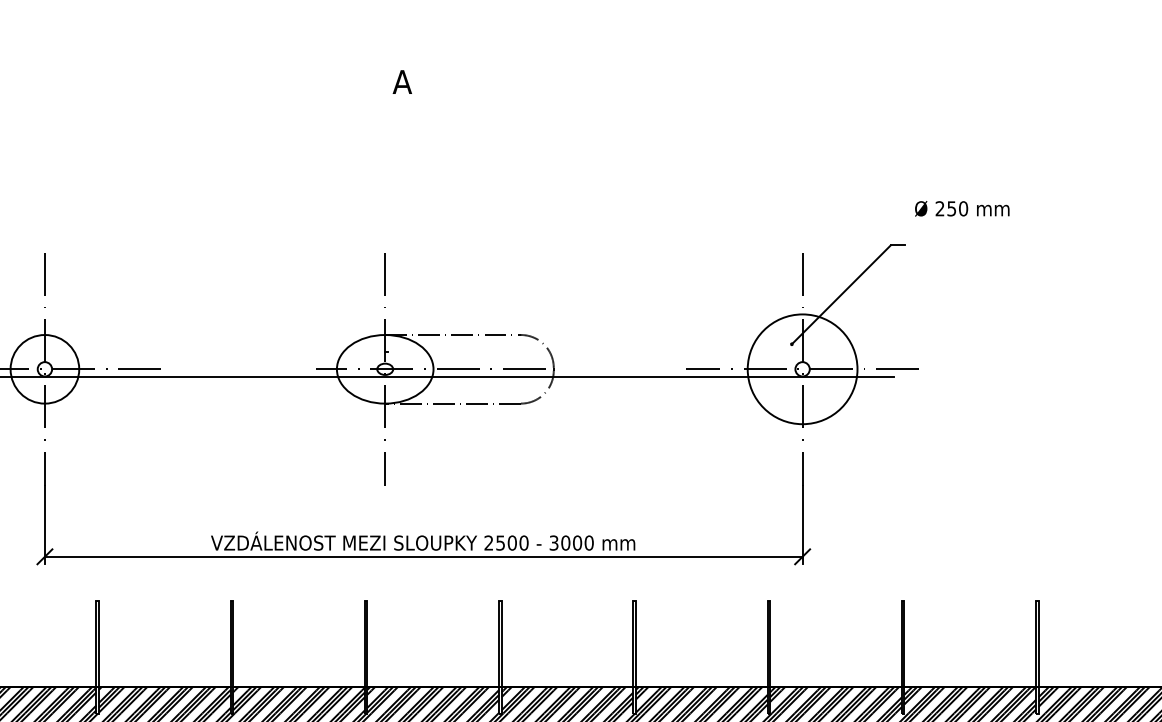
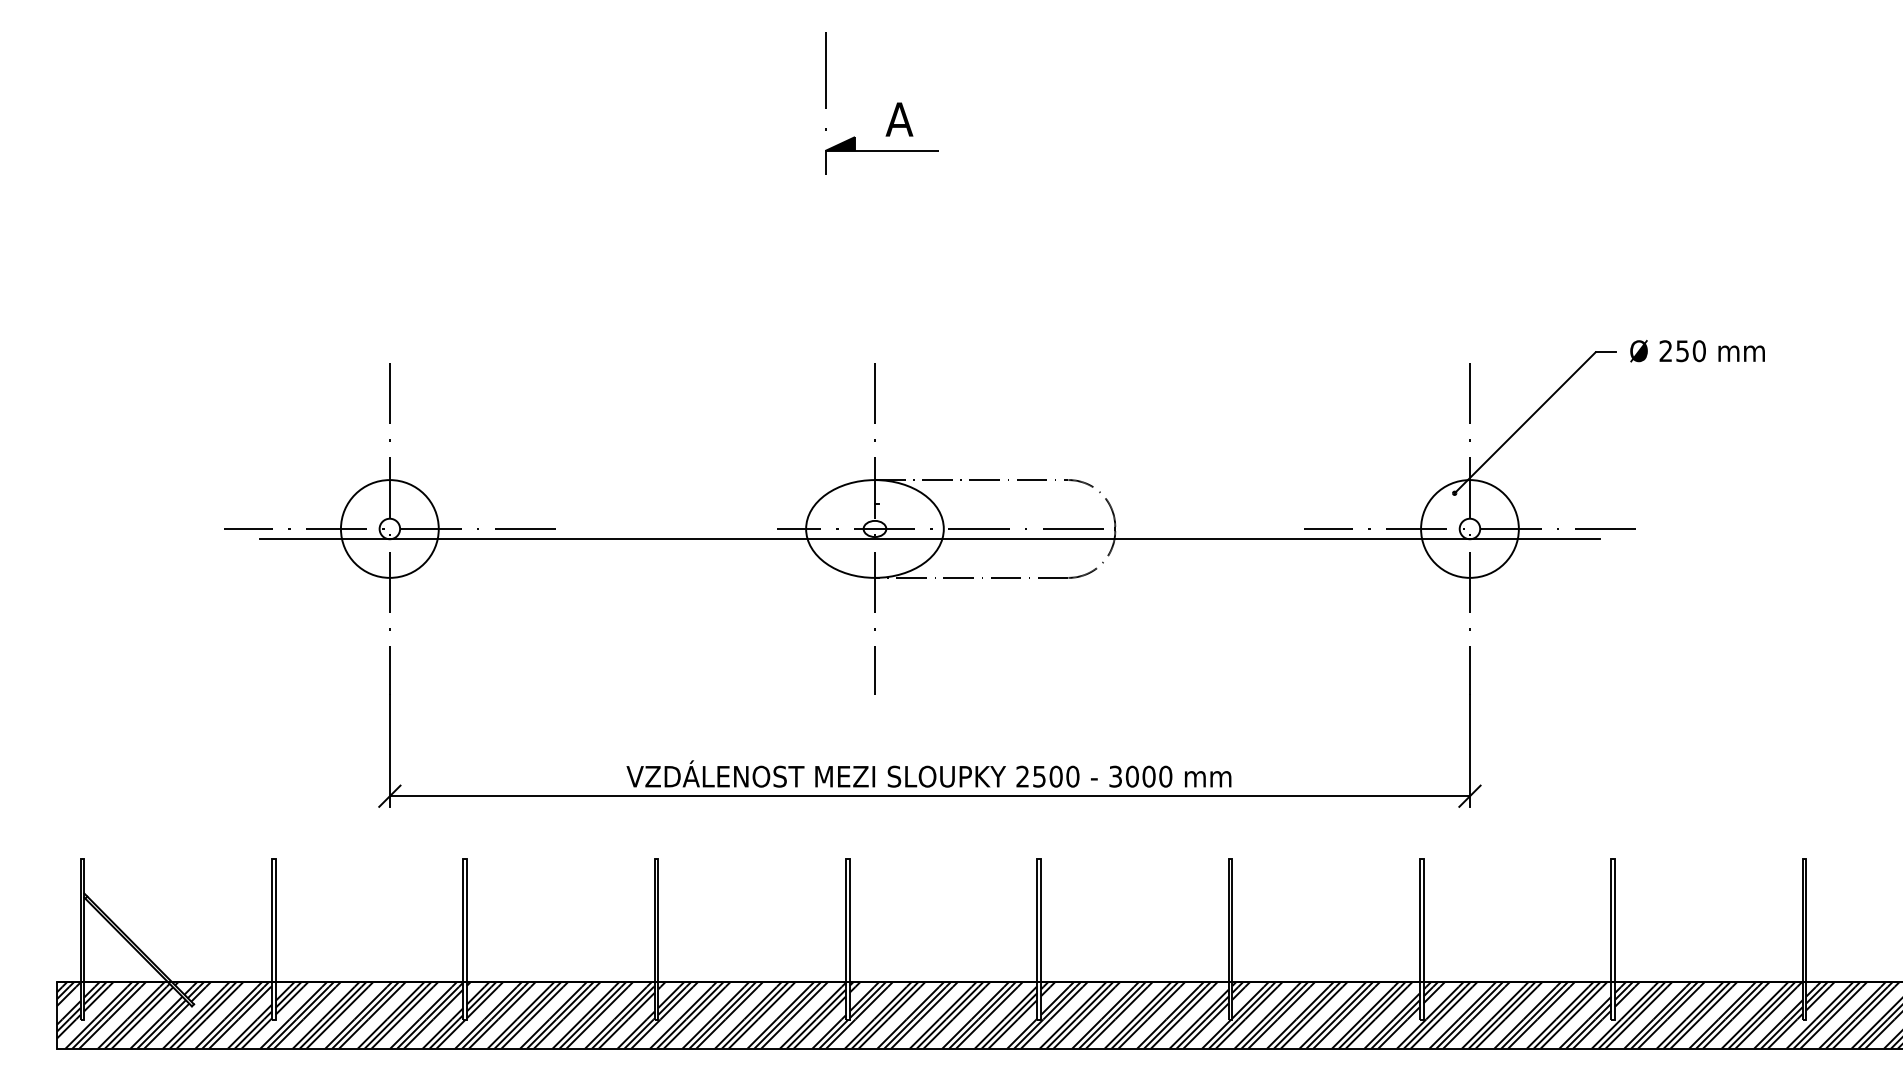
part: (370, 93) -> (854, 136), added
text: (962, 209) -> (1697, 351), moved
circle: (802, 368) -> (1469, 528), size x0.62

